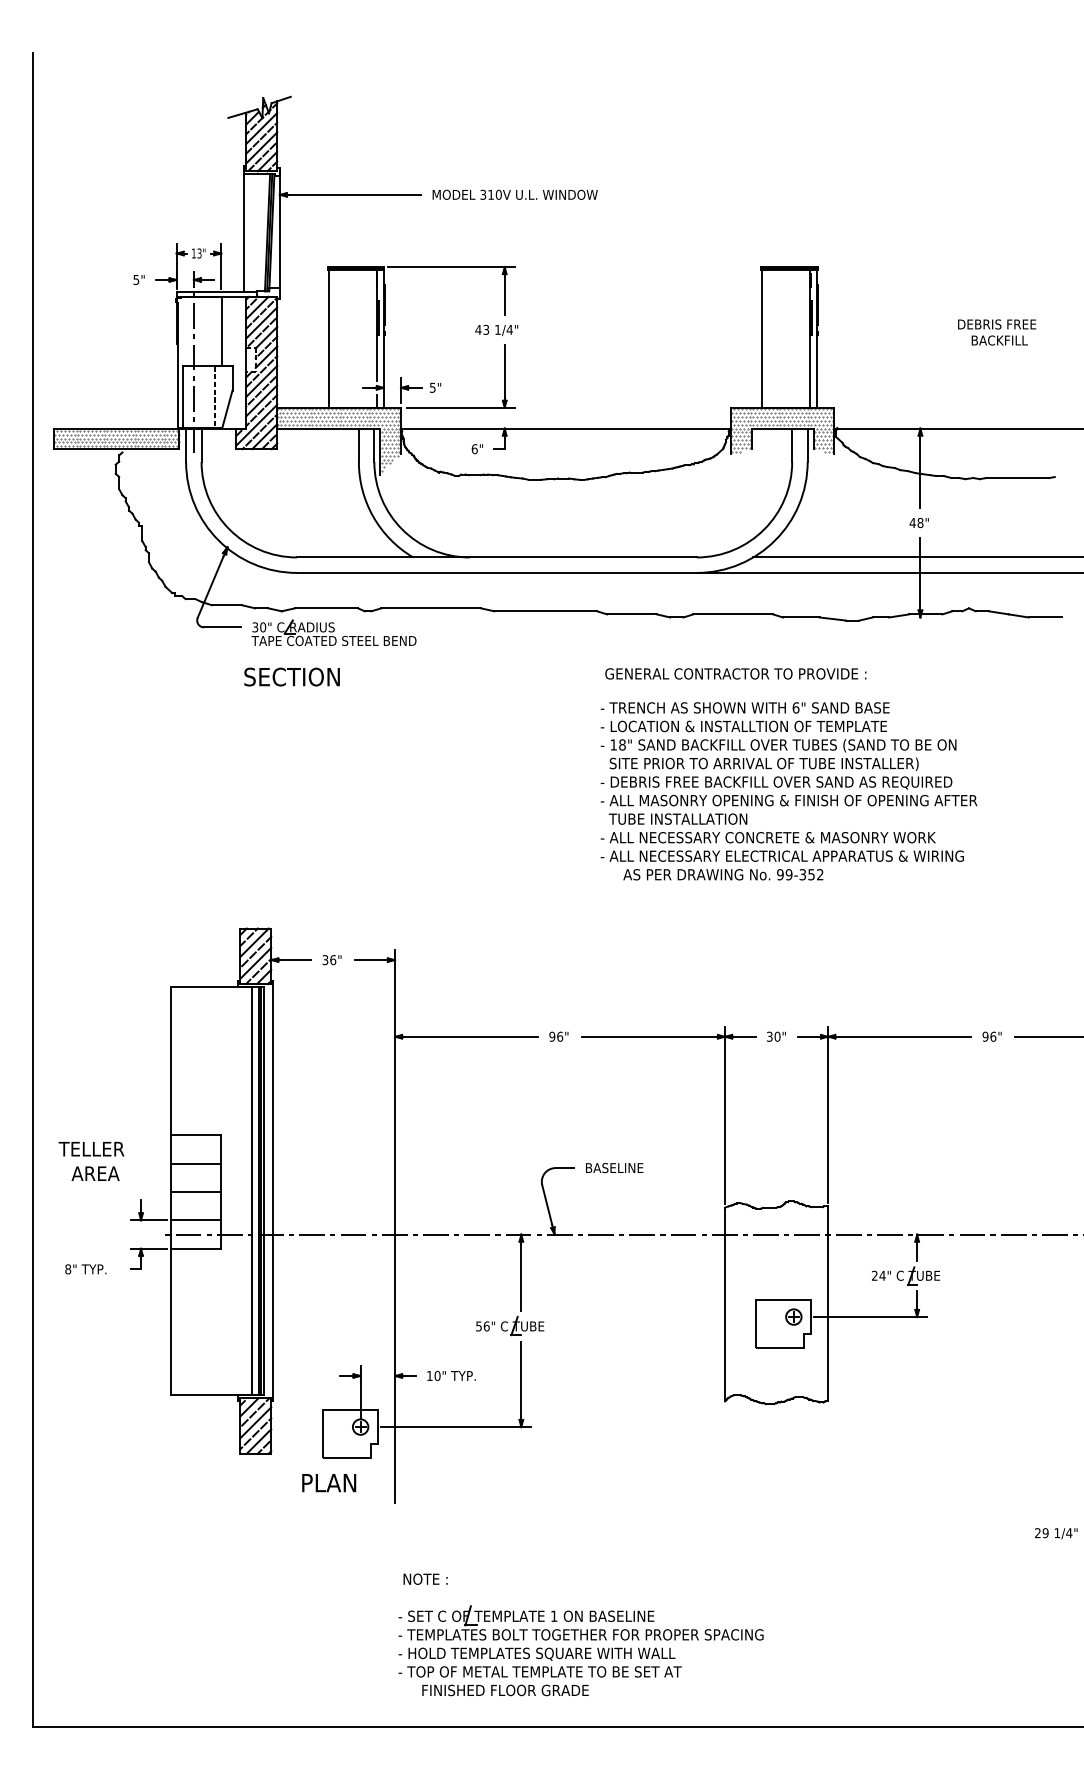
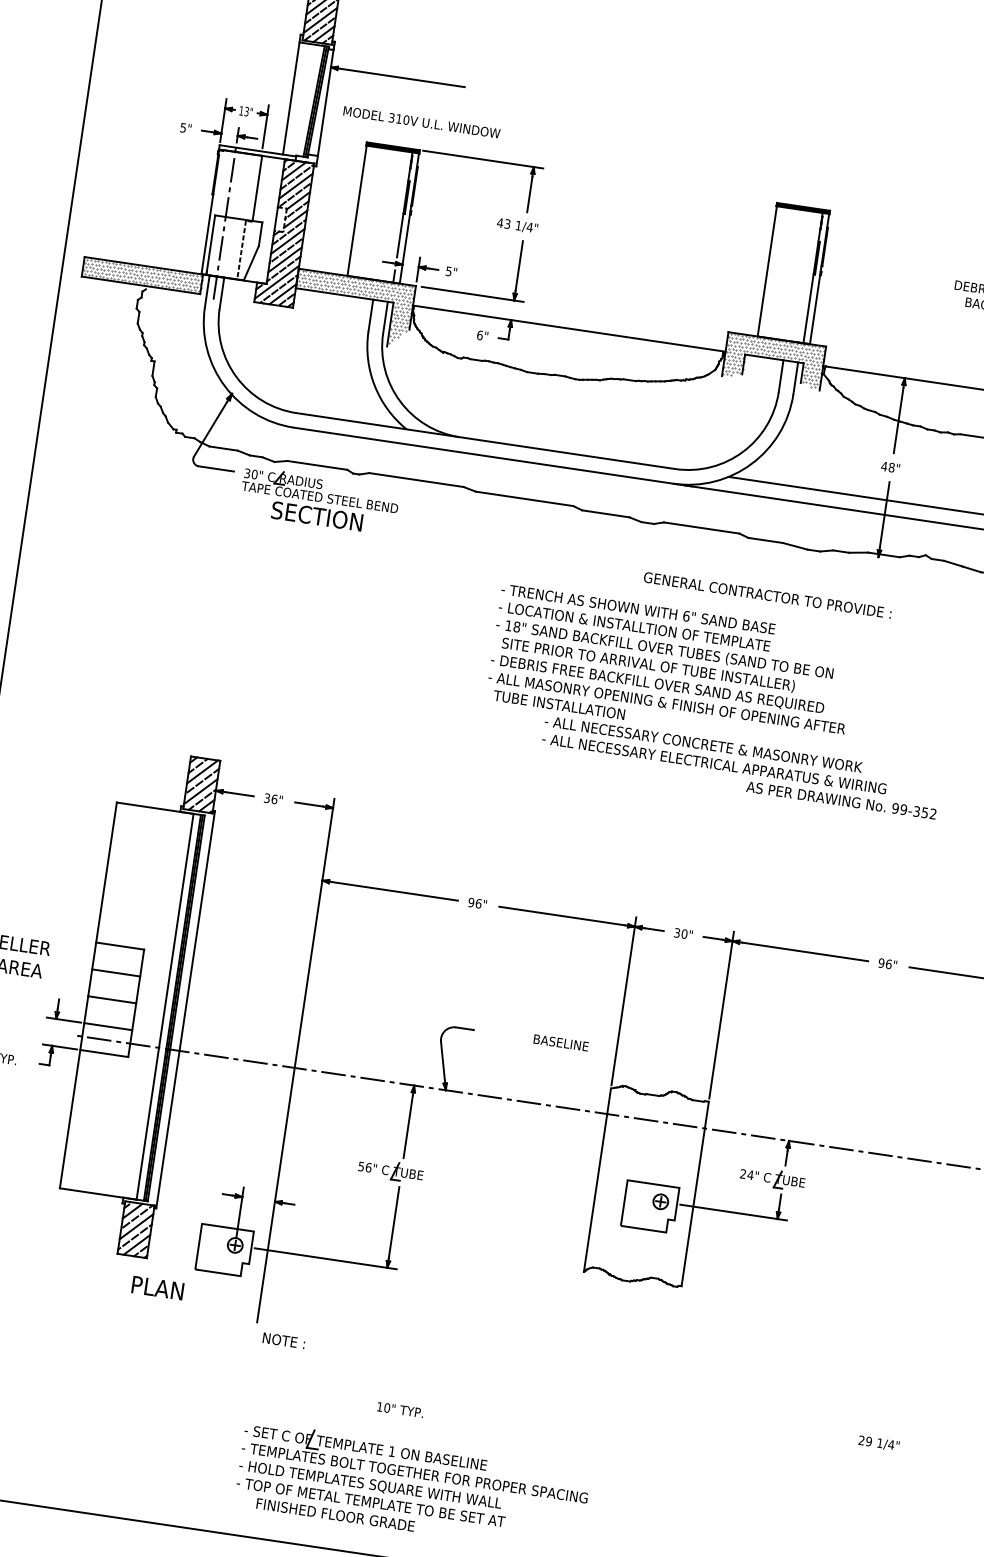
text: (514, 194) -> (421, 121), moved
text: (735, 673) -> (767, 594), moved
text: (291, 676) -> (316, 515), moved
text: (788, 763) -> (671, 667), moved
text: (723, 874) -> (841, 800), moved
text: (614, 1168) -> (561, 1043), moved
text: (451, 1375) -> (400, 1409), moved
text: (329, 1483) -> (158, 1288), moved
text: (425, 1578) -> (284, 1340), moved

